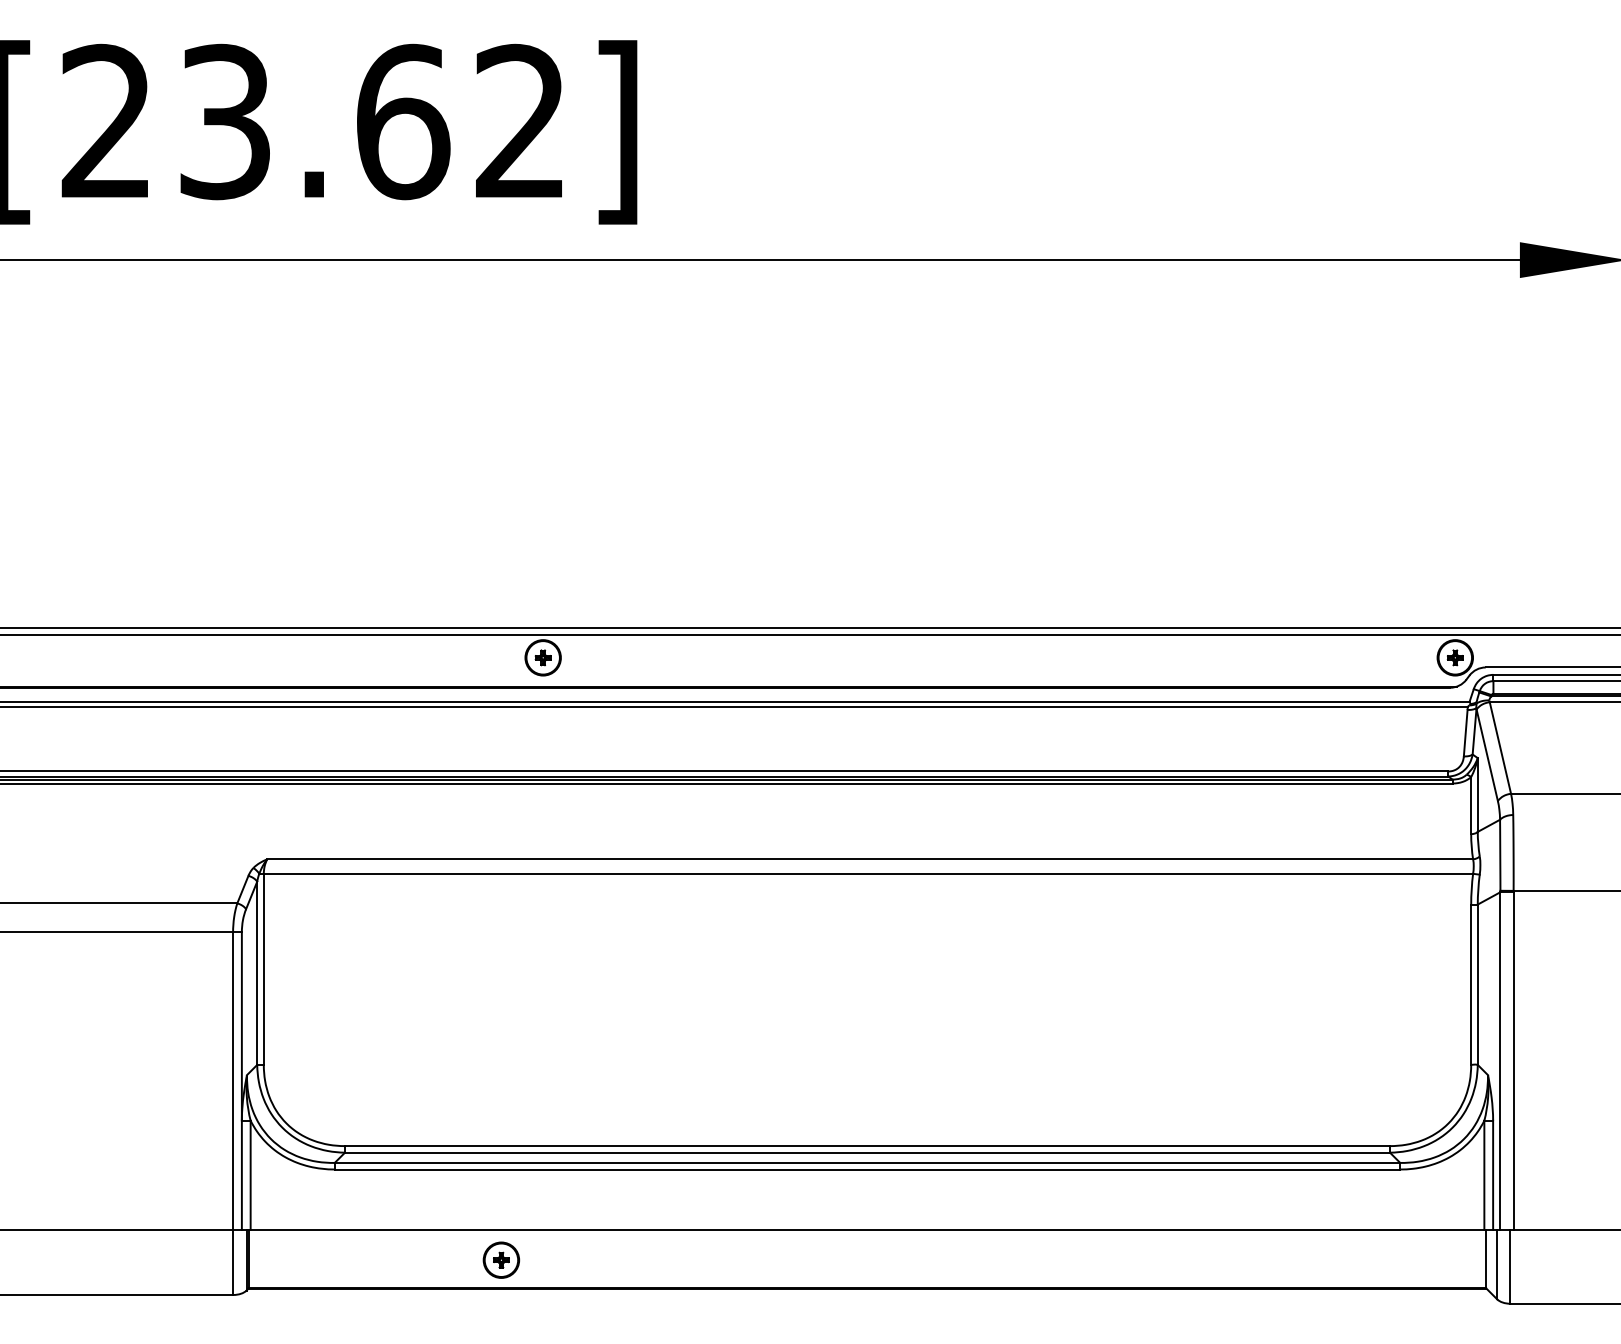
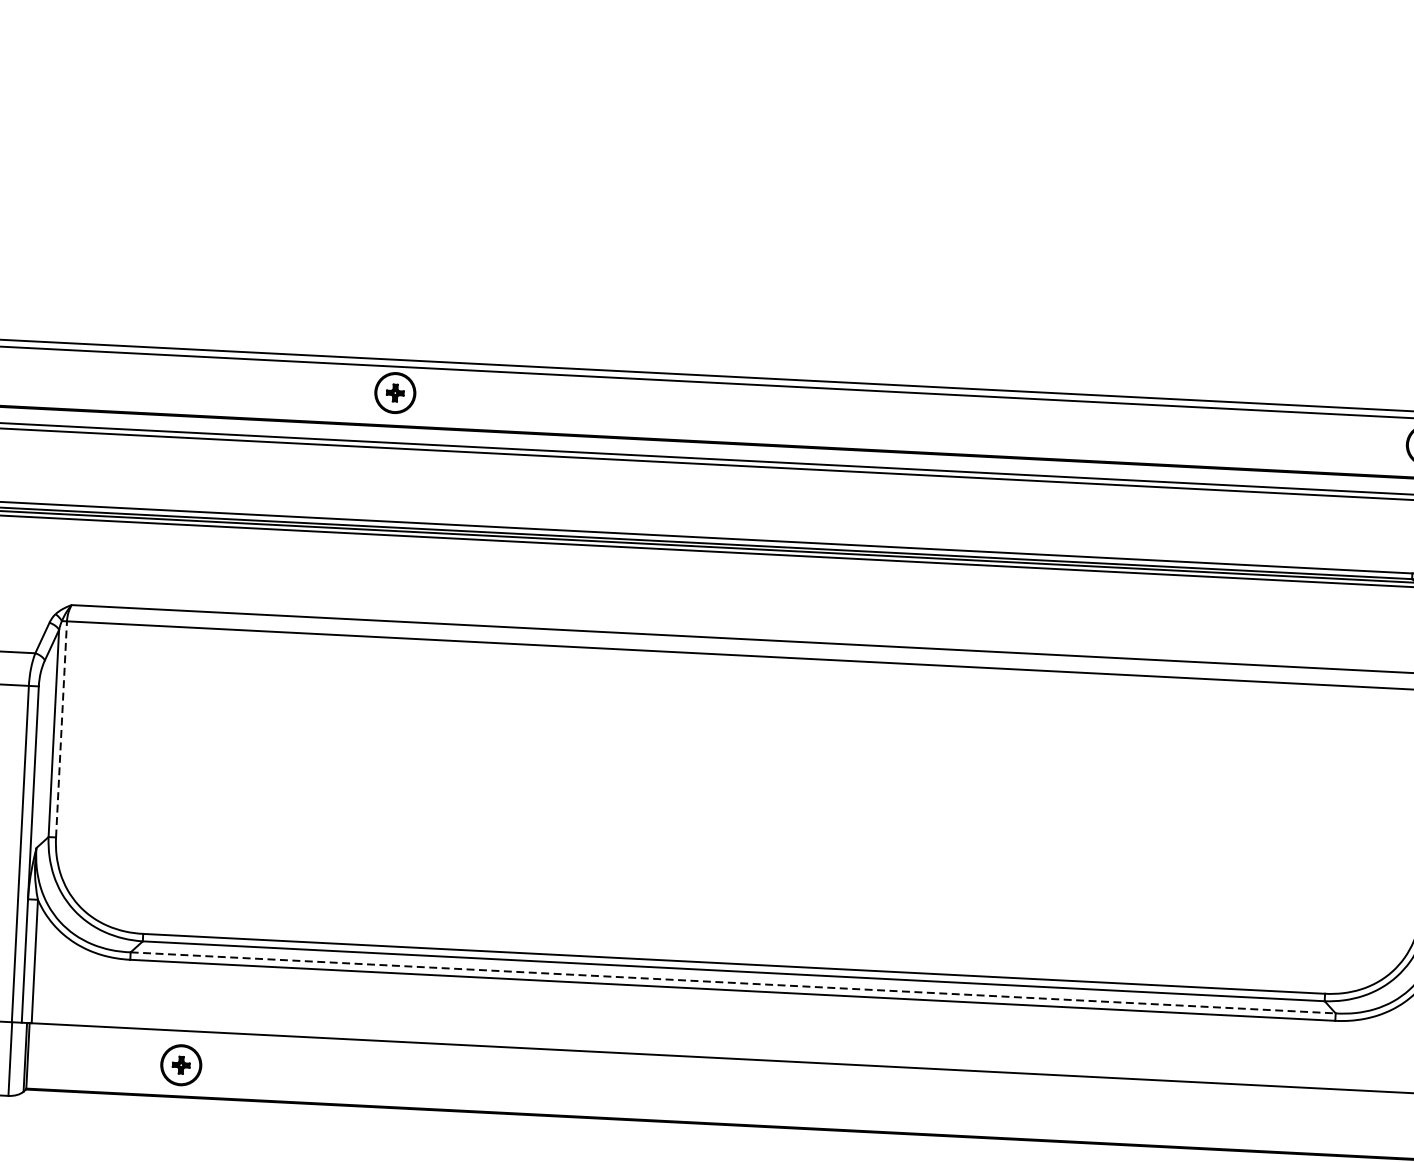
line: (263, 969) -> (61, 729), solid -> dashed
line: (867, 1162) -> (733, 982), solid -> dashed
part: (501, 1259) -> (181, 1064), moved

